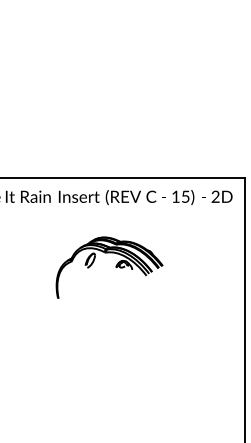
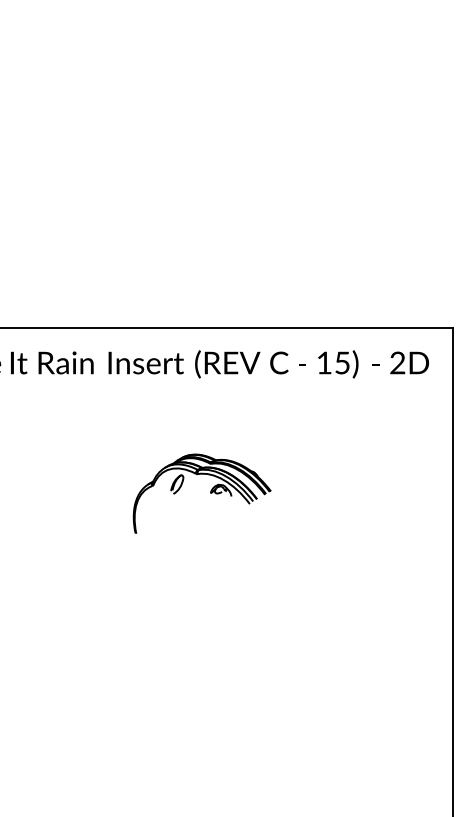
part: (109, 267) -> (201, 493), size x0.7

